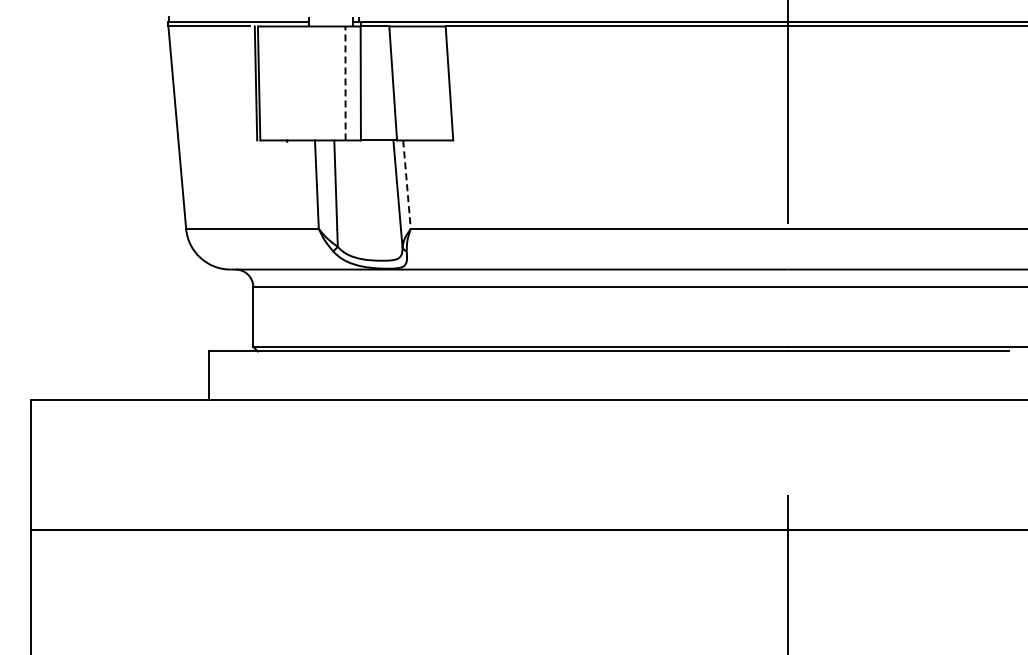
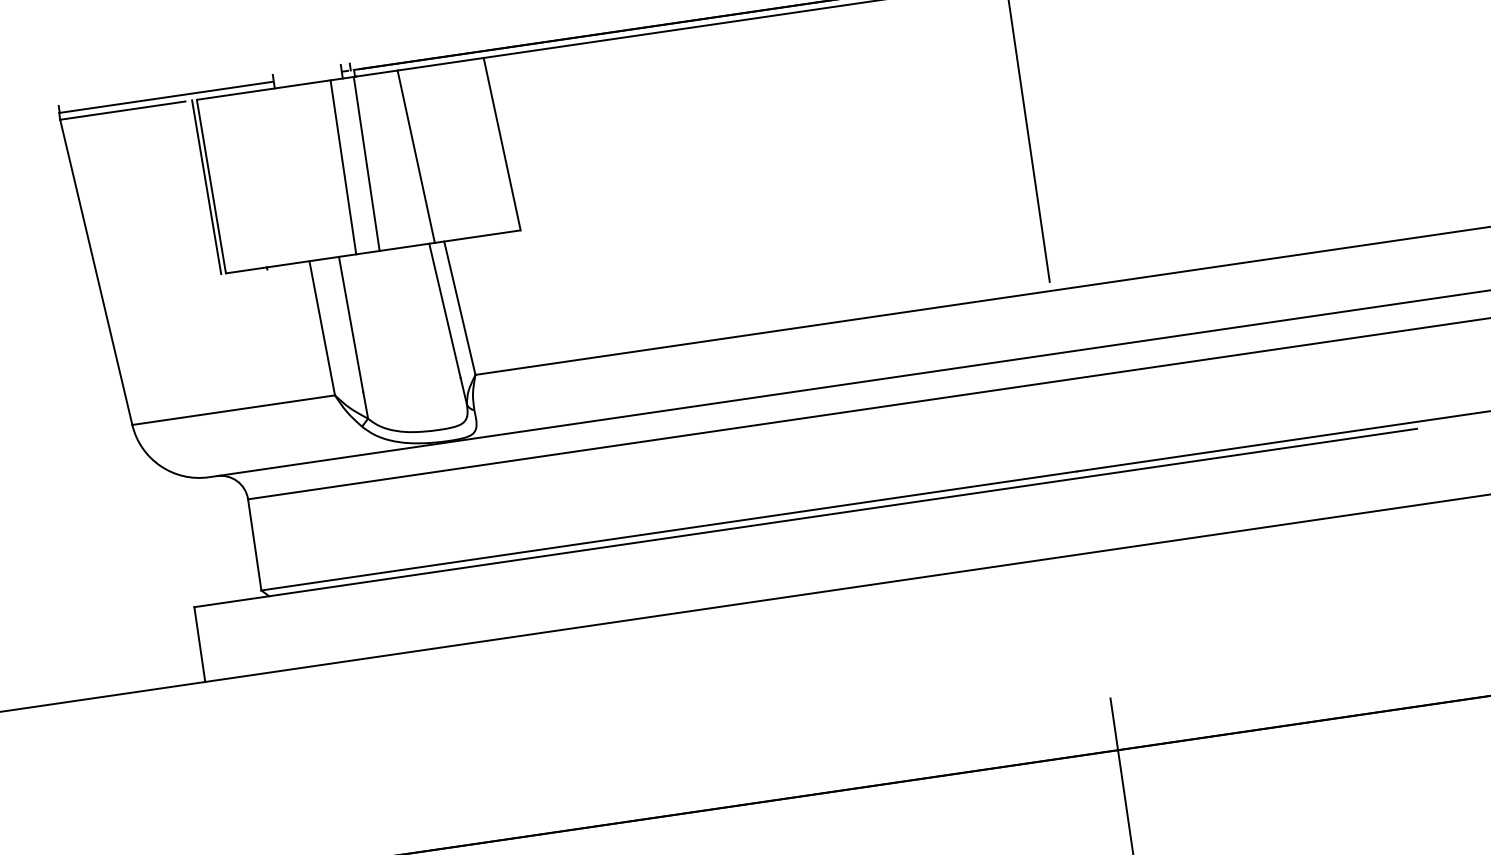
line: (345, 83) -> (343, 167), dashed -> solid
line: (407, 185) -> (460, 309), dashed -> solid

